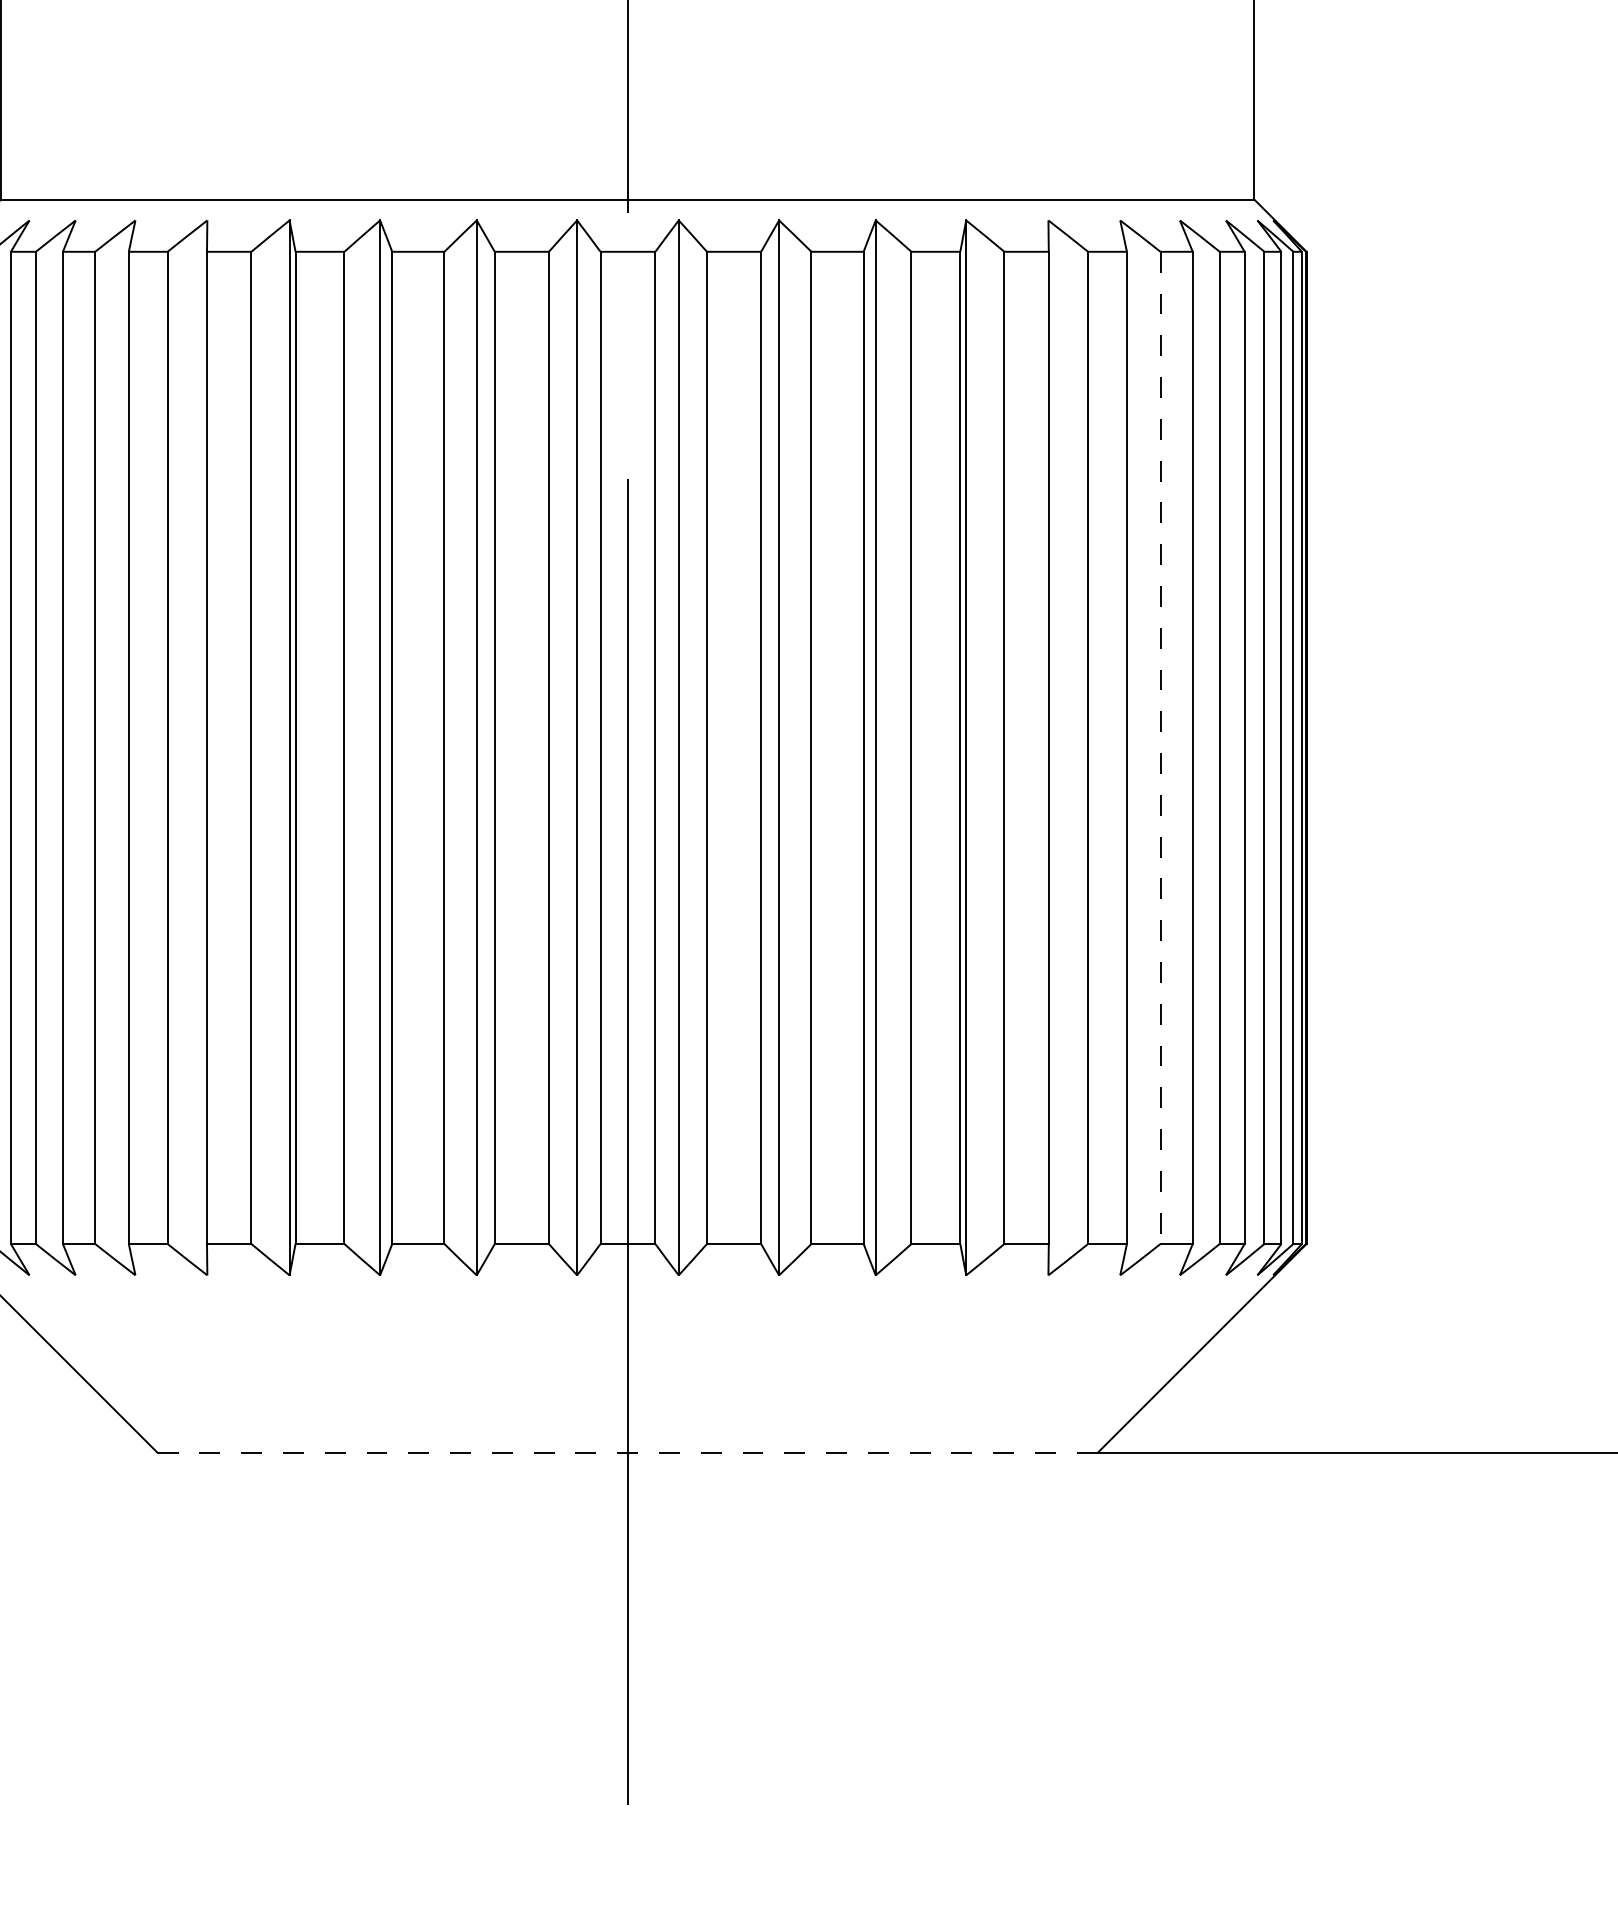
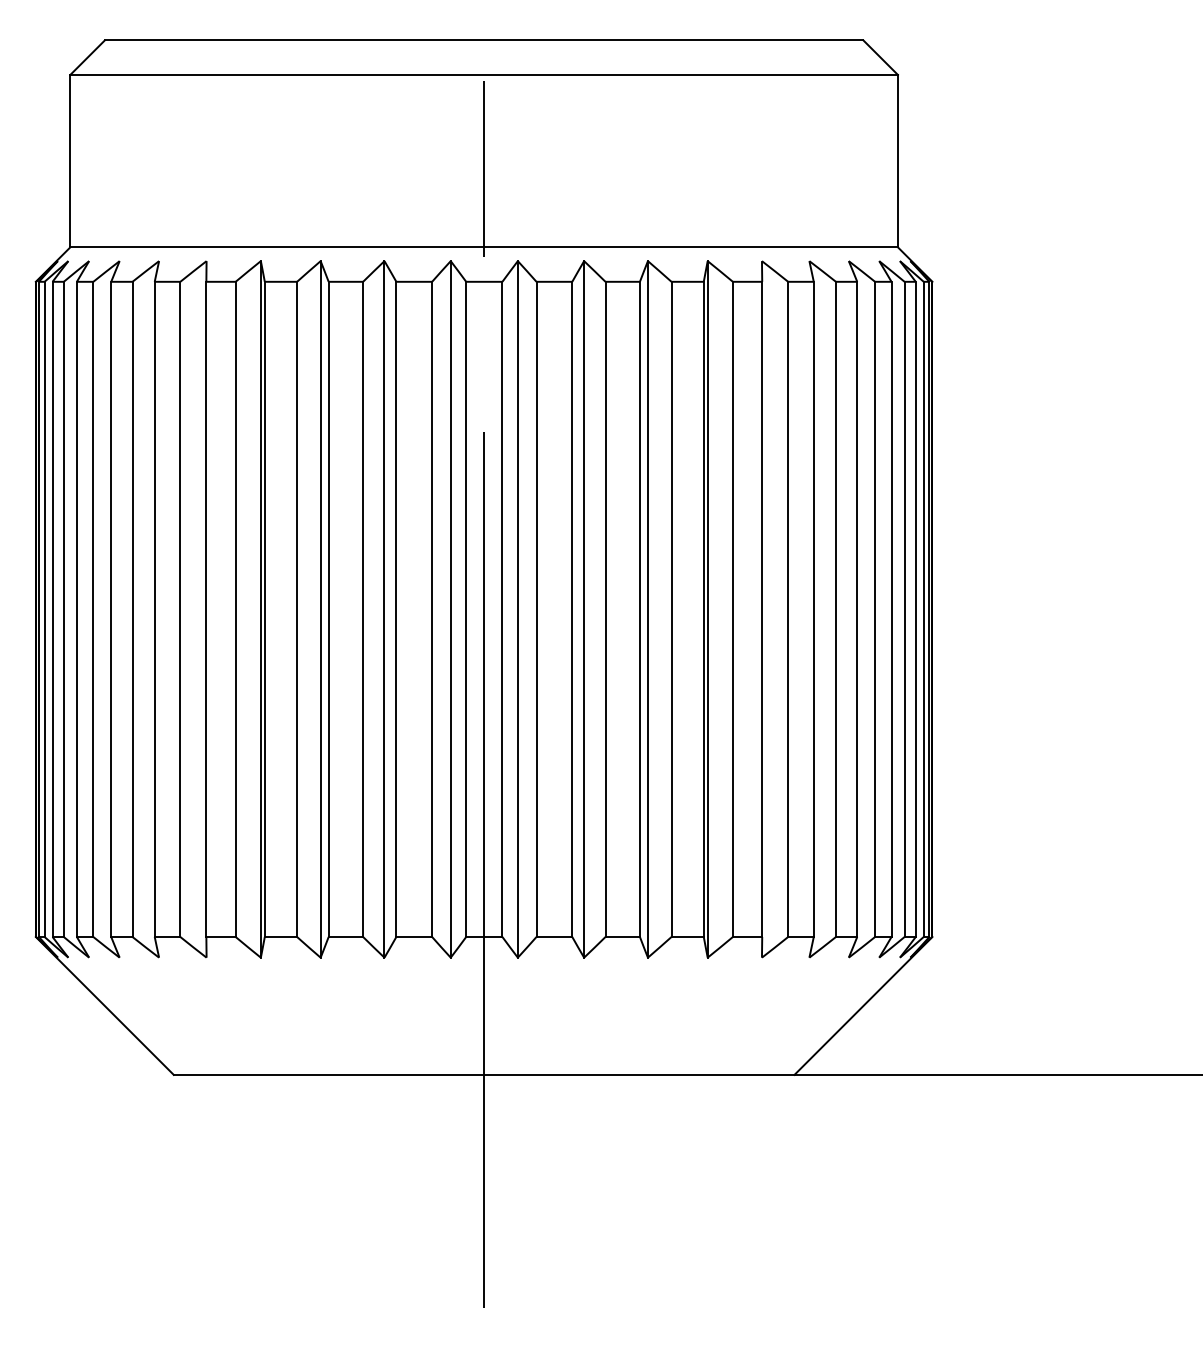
line: (1159, 748) -> (835, 609), dashed -> solid
line: (628, 1452) -> (484, 1074), dashed -> solid

